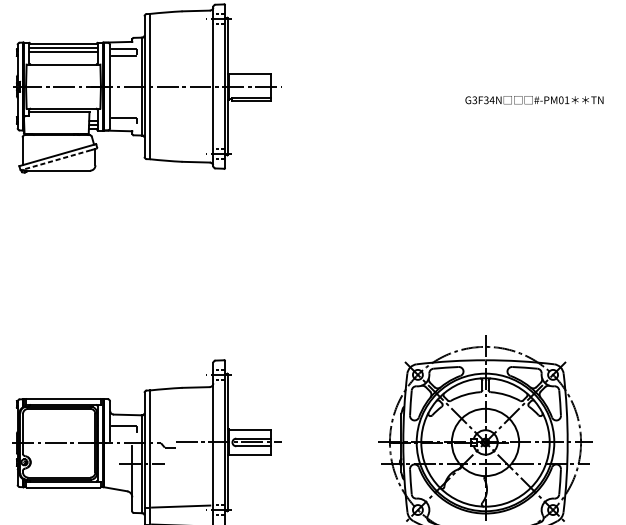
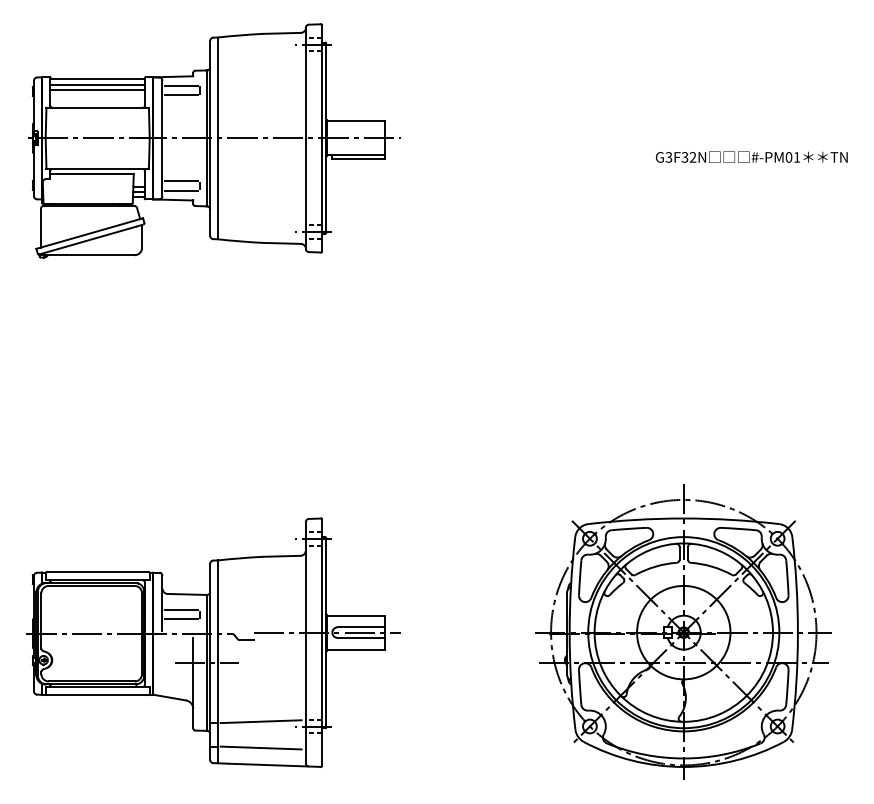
text: (491, 100) -> (692, 157), G3F34N -> G3F32N
line: (123, 124) -> (180, 190), added
line: (56, 160) -> (87, 240), dashed -> solid
line: (123, 432) -> (180, 619), added

